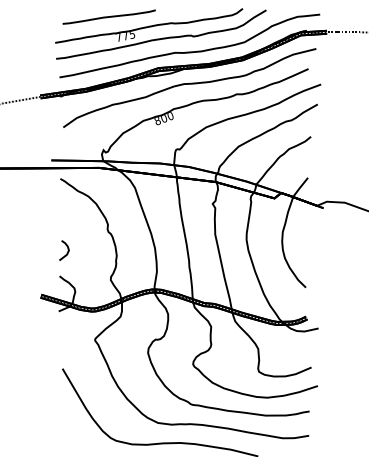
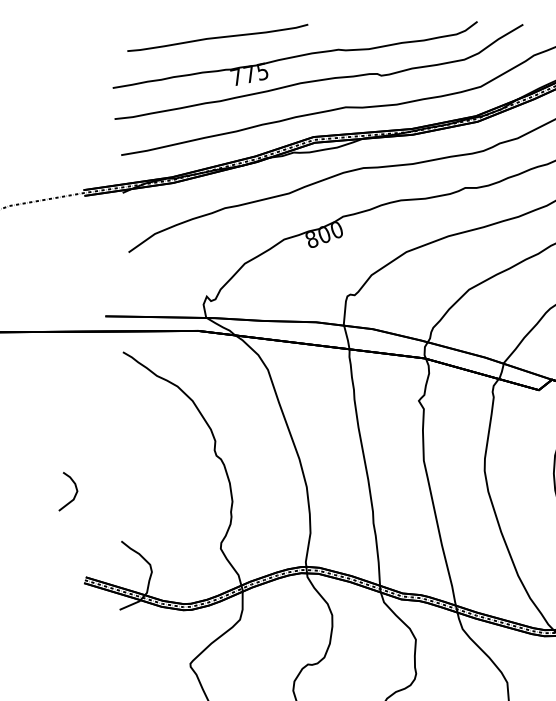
curve: (67, 250) -> (74, 491), moved

